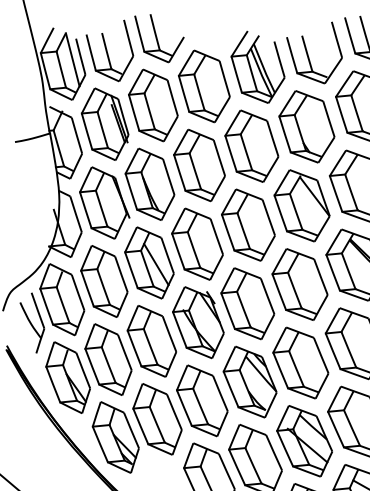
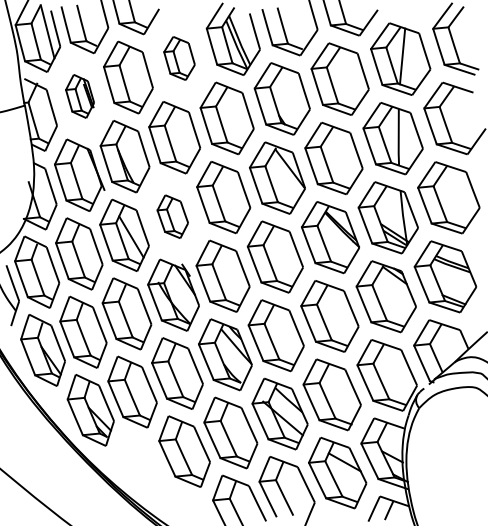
part: (204, 86) -> (179, 58), size x0.6
part: (104, 124) -> (79, 96), size x0.6
part: (197, 244) -> (172, 216), size x0.6

